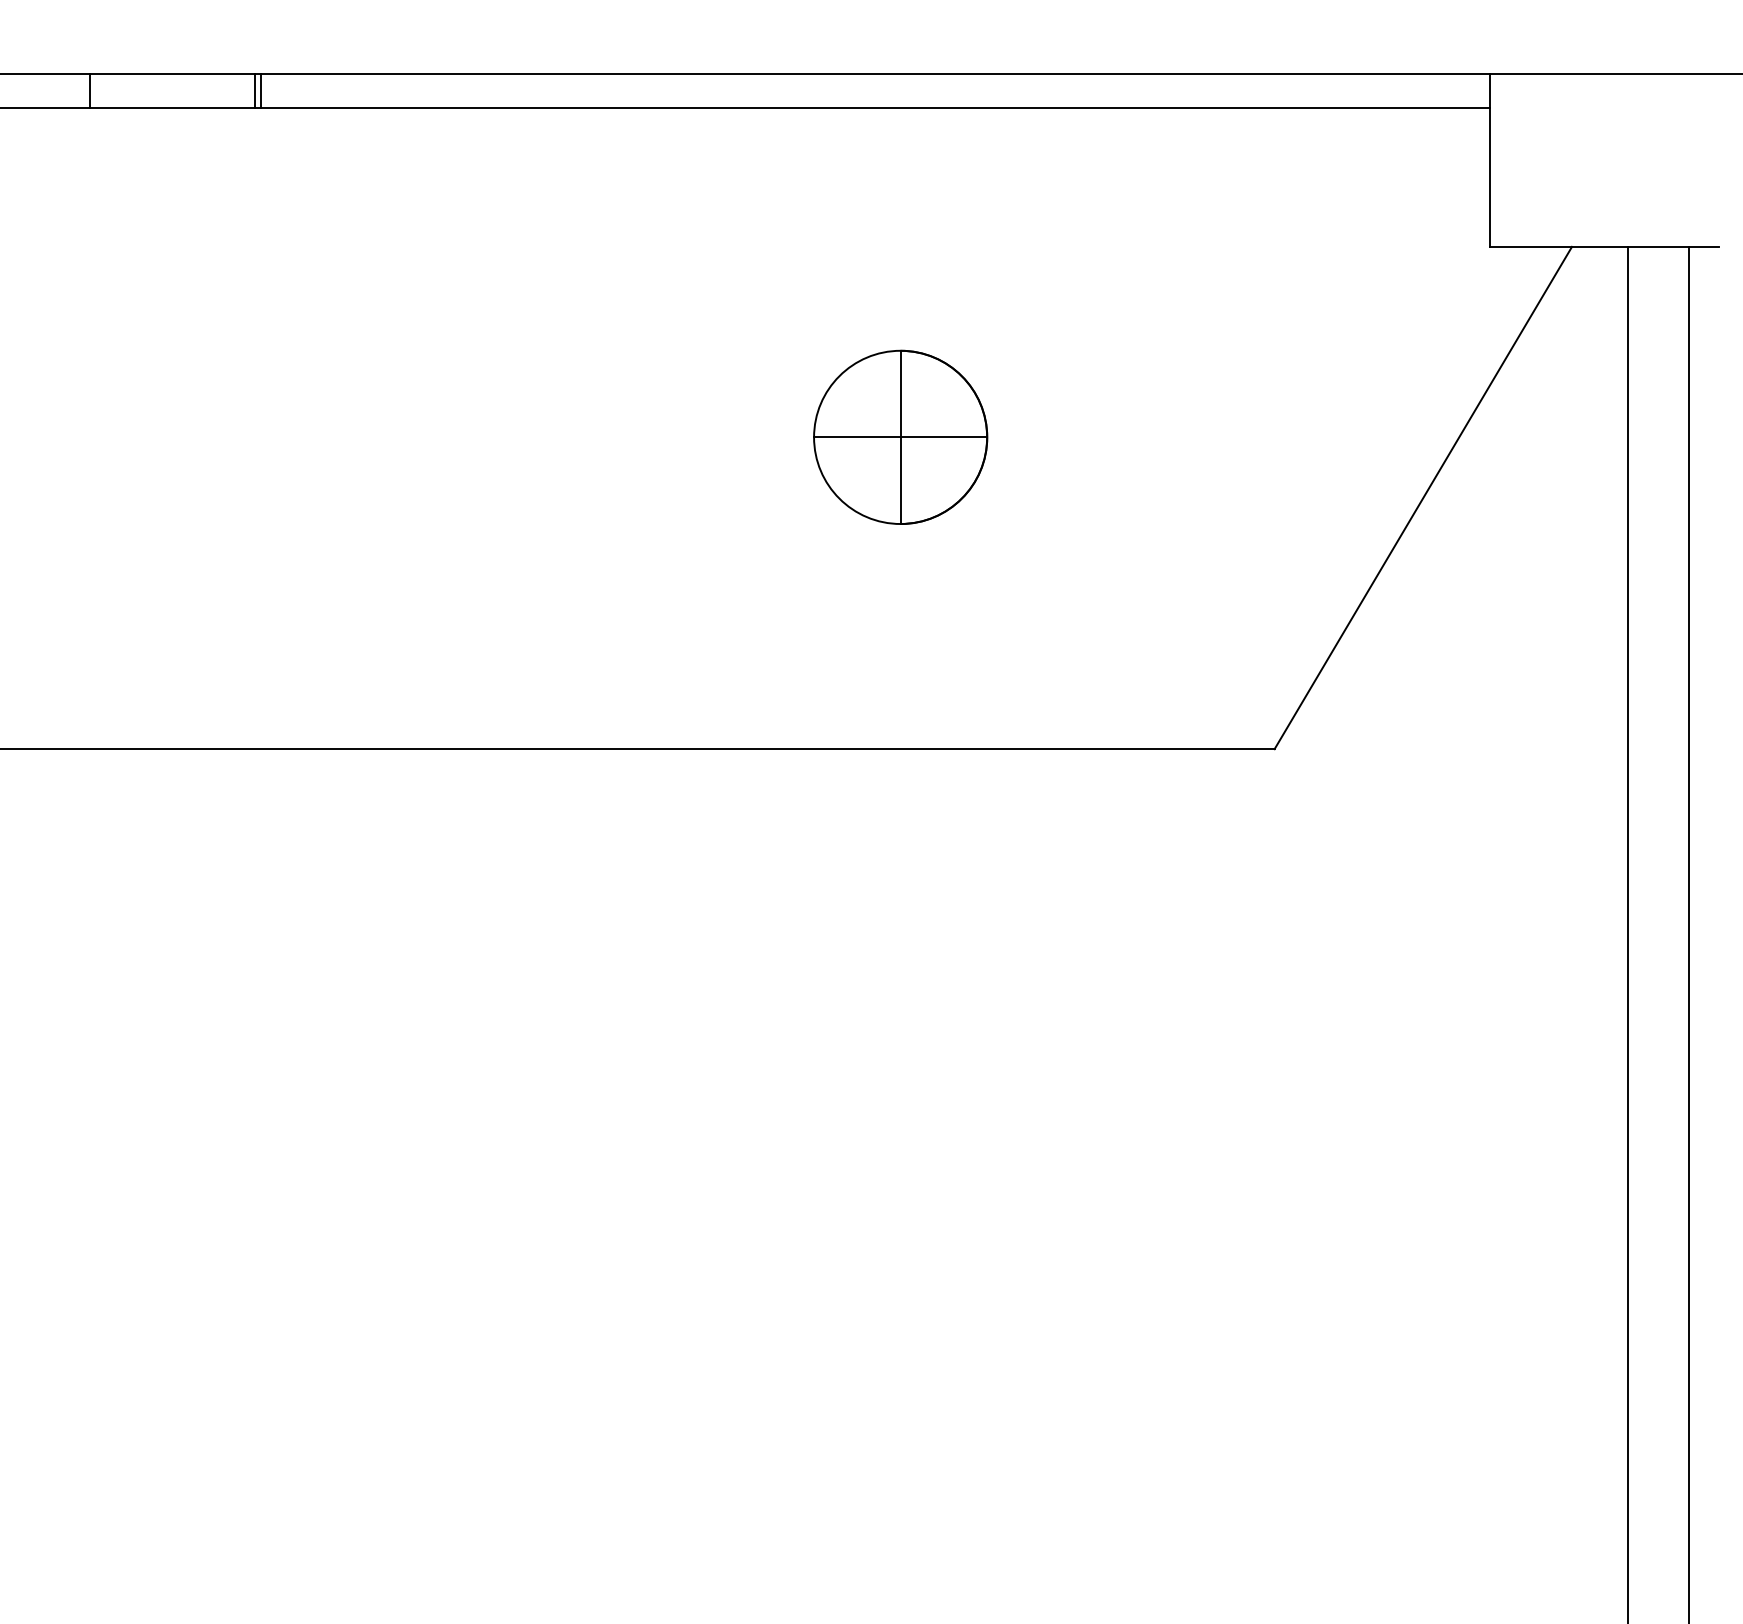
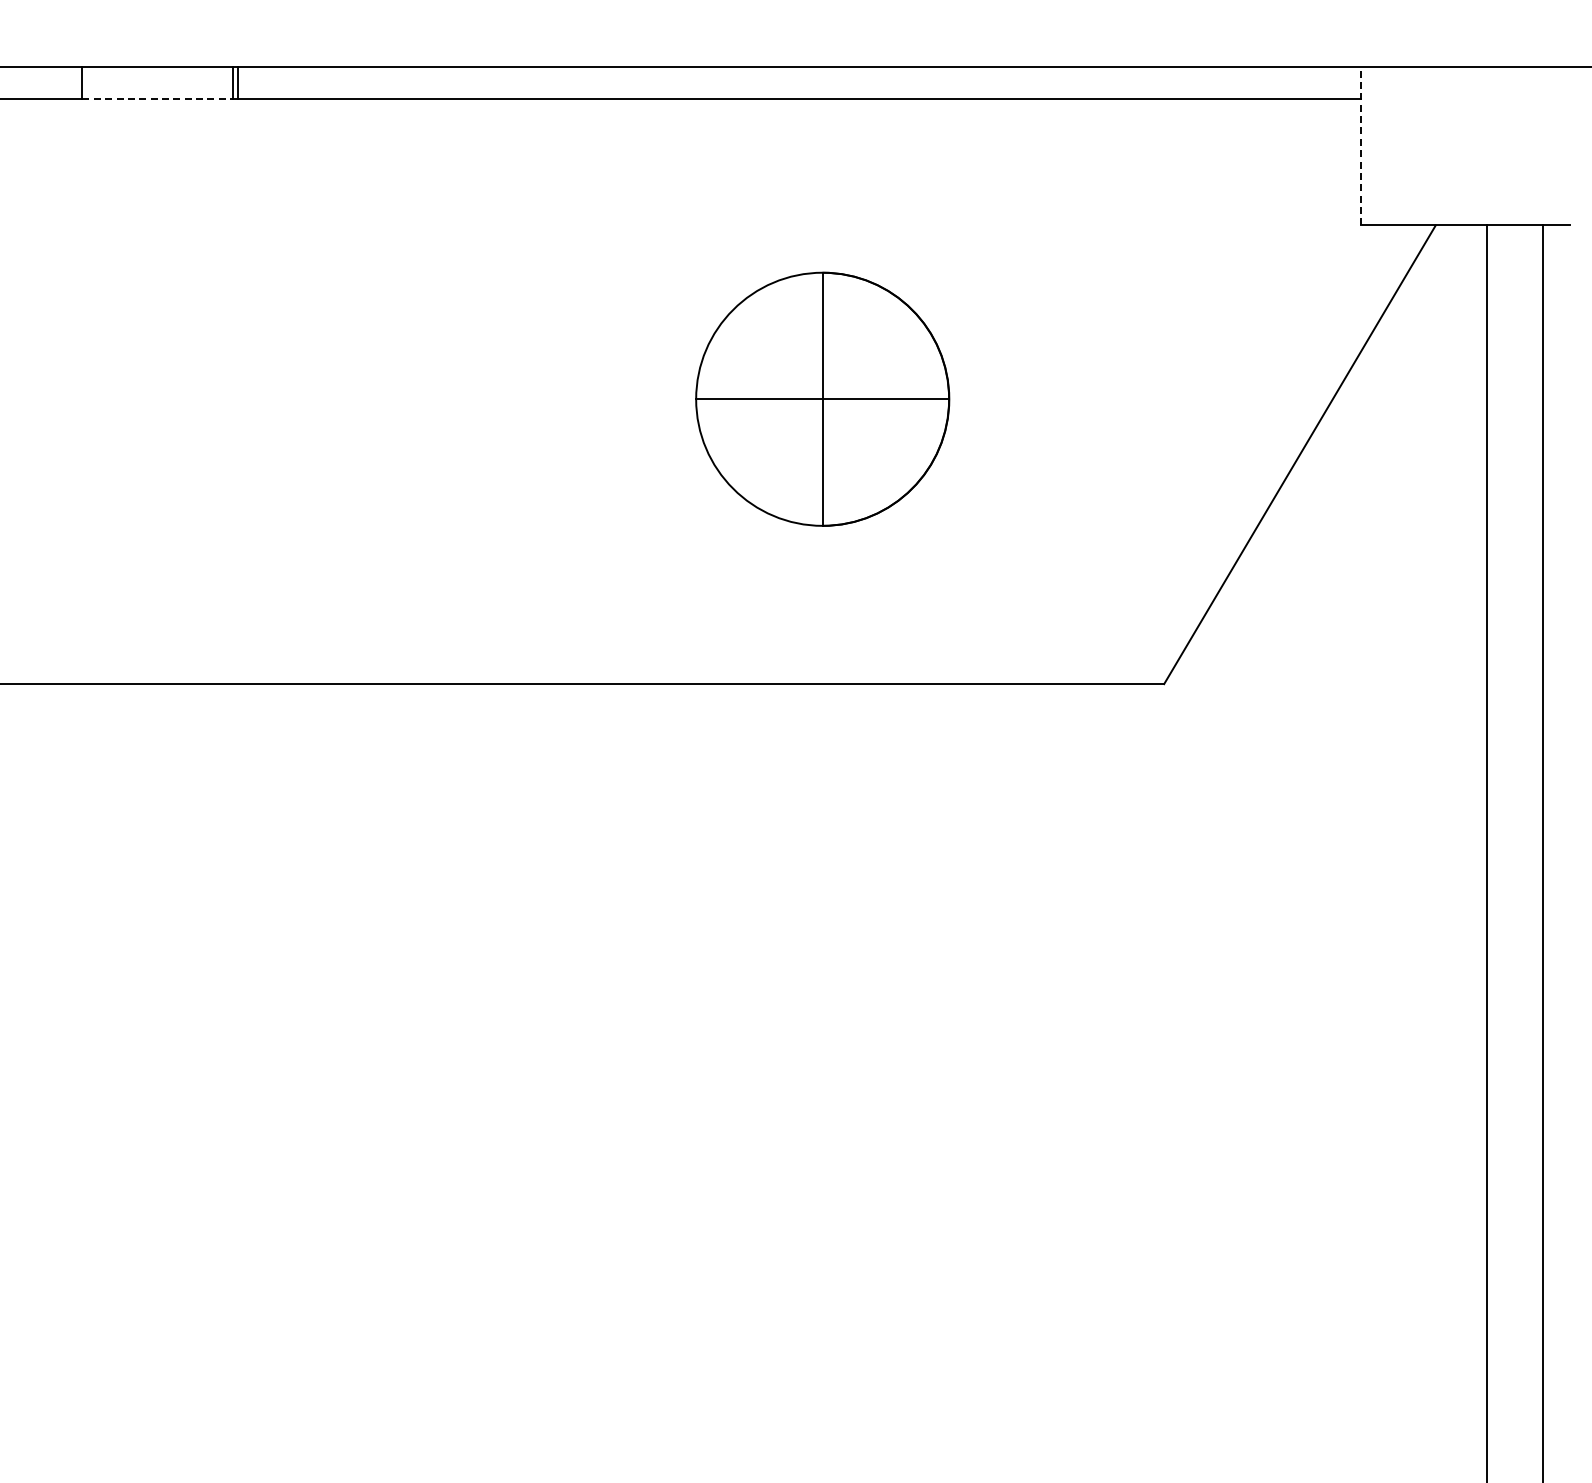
line: (173, 107) -> (158, 98), solid -> dashed
line: (1490, 159) -> (1361, 145), solid -> dashed
part: (900, 437) -> (822, 399), size x1.6

